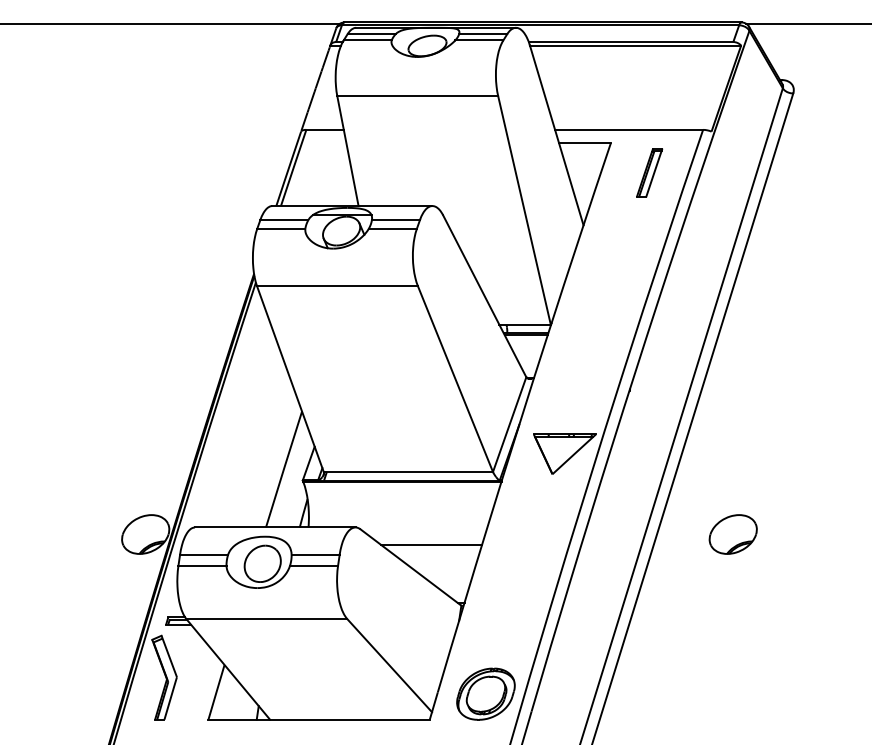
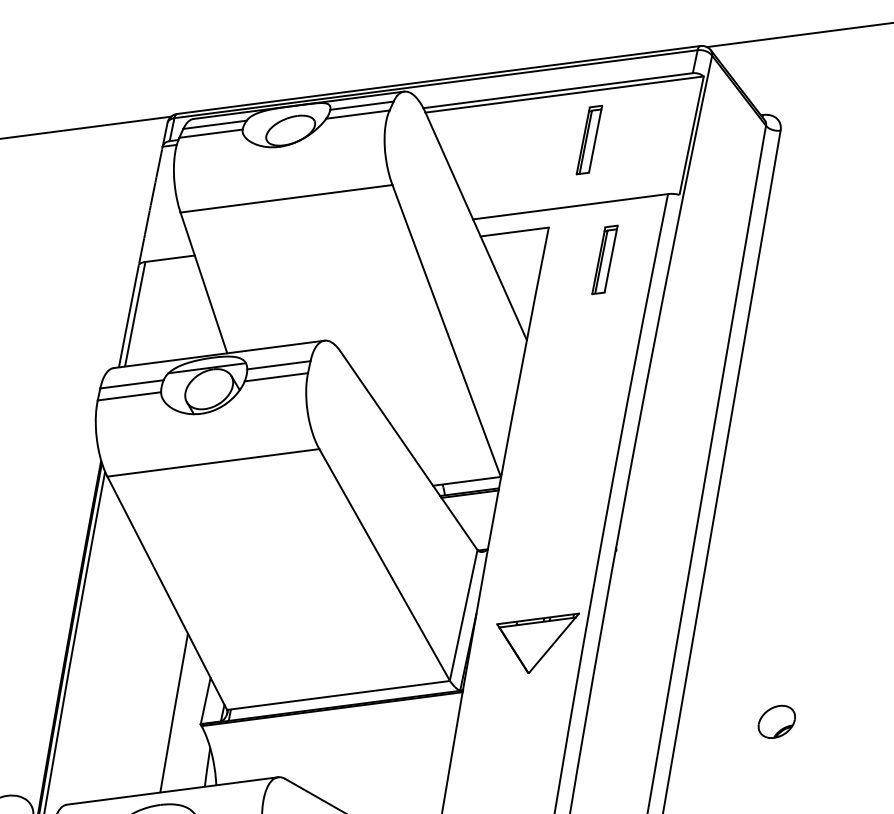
part: (649, 81) -> (589, 139), added
part: (732, 534) -> (776, 722), size x0.6
line: (431, 544) -> (381, 786), removed

